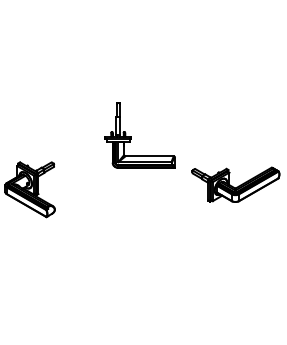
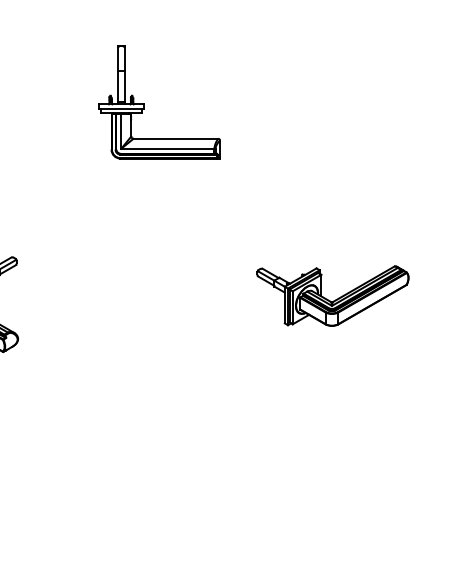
part: (131, 136) -> (144, 104), moved

